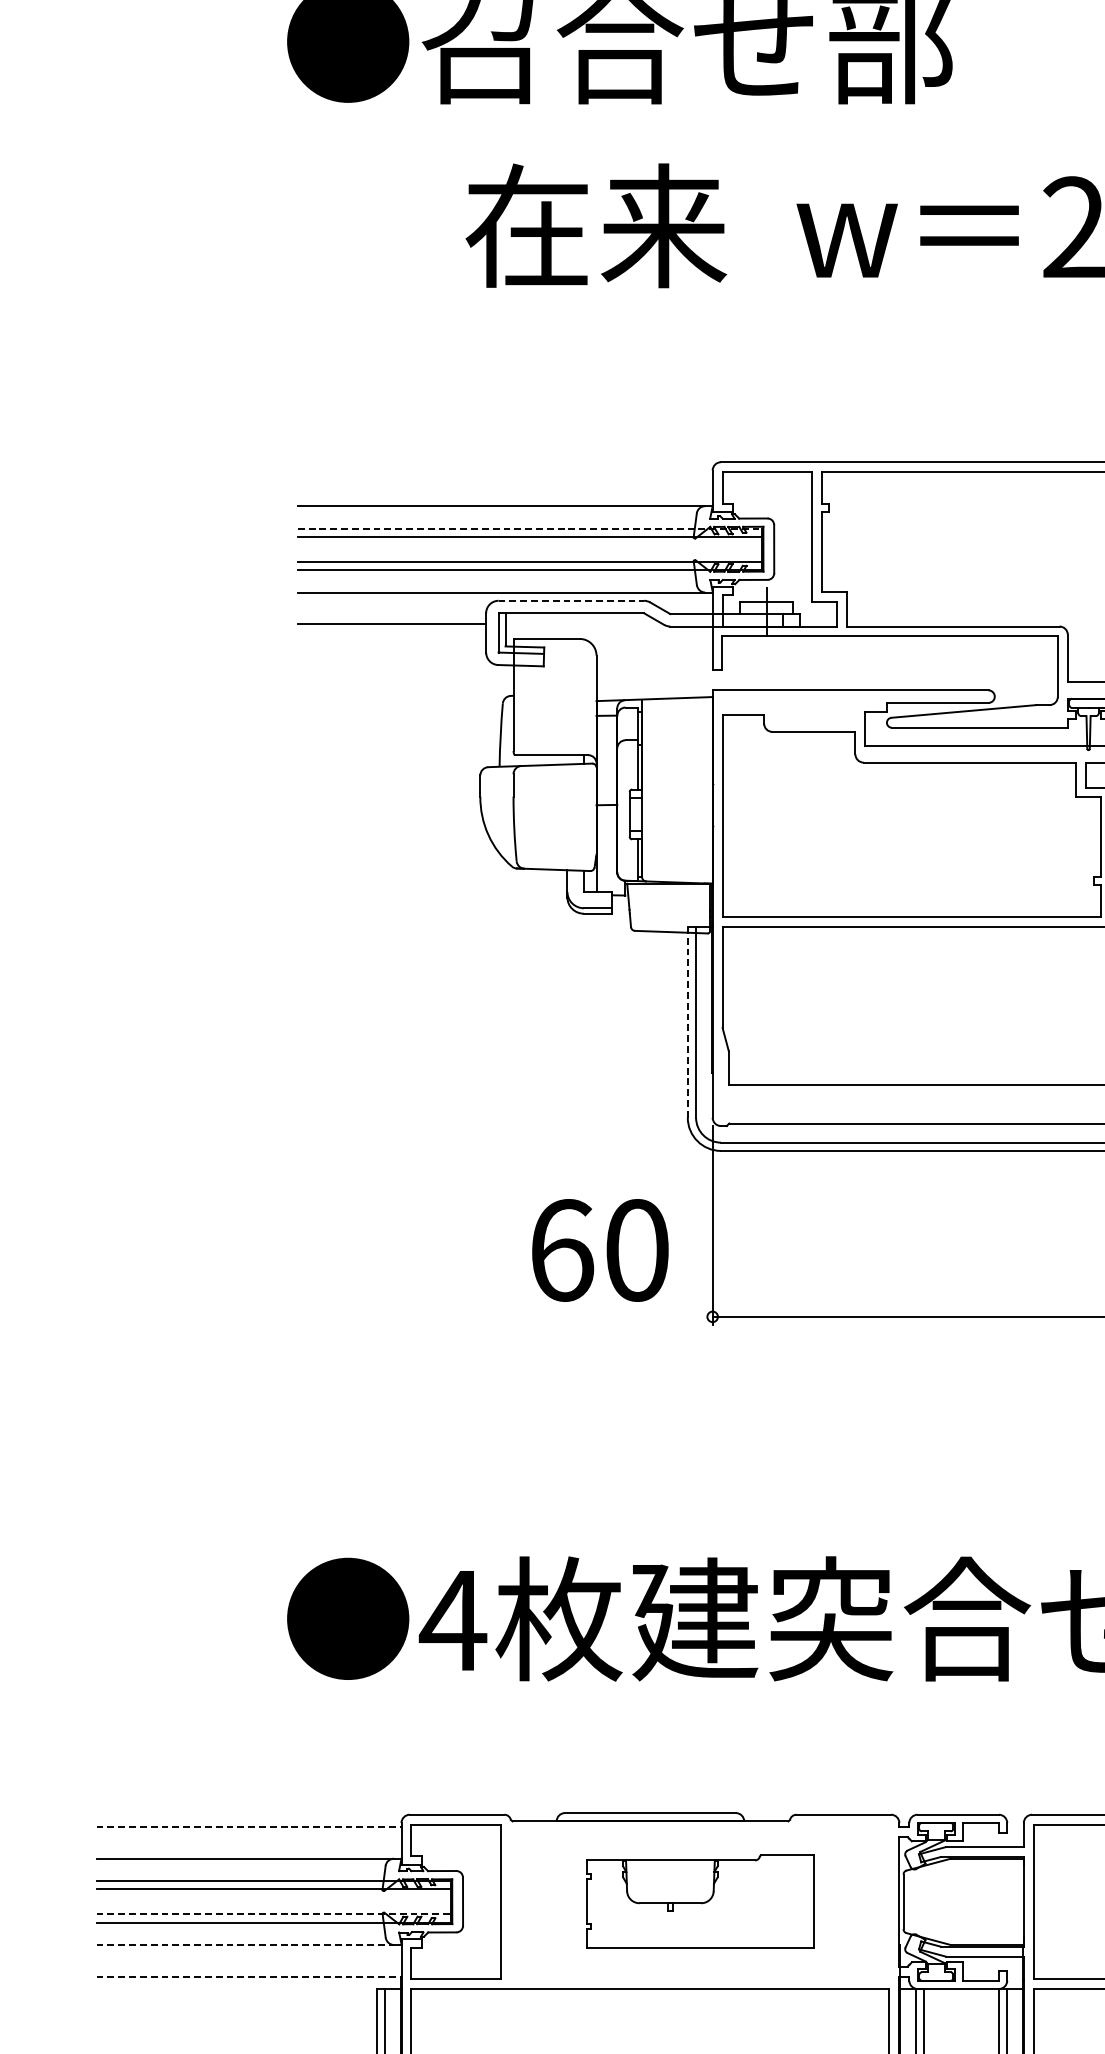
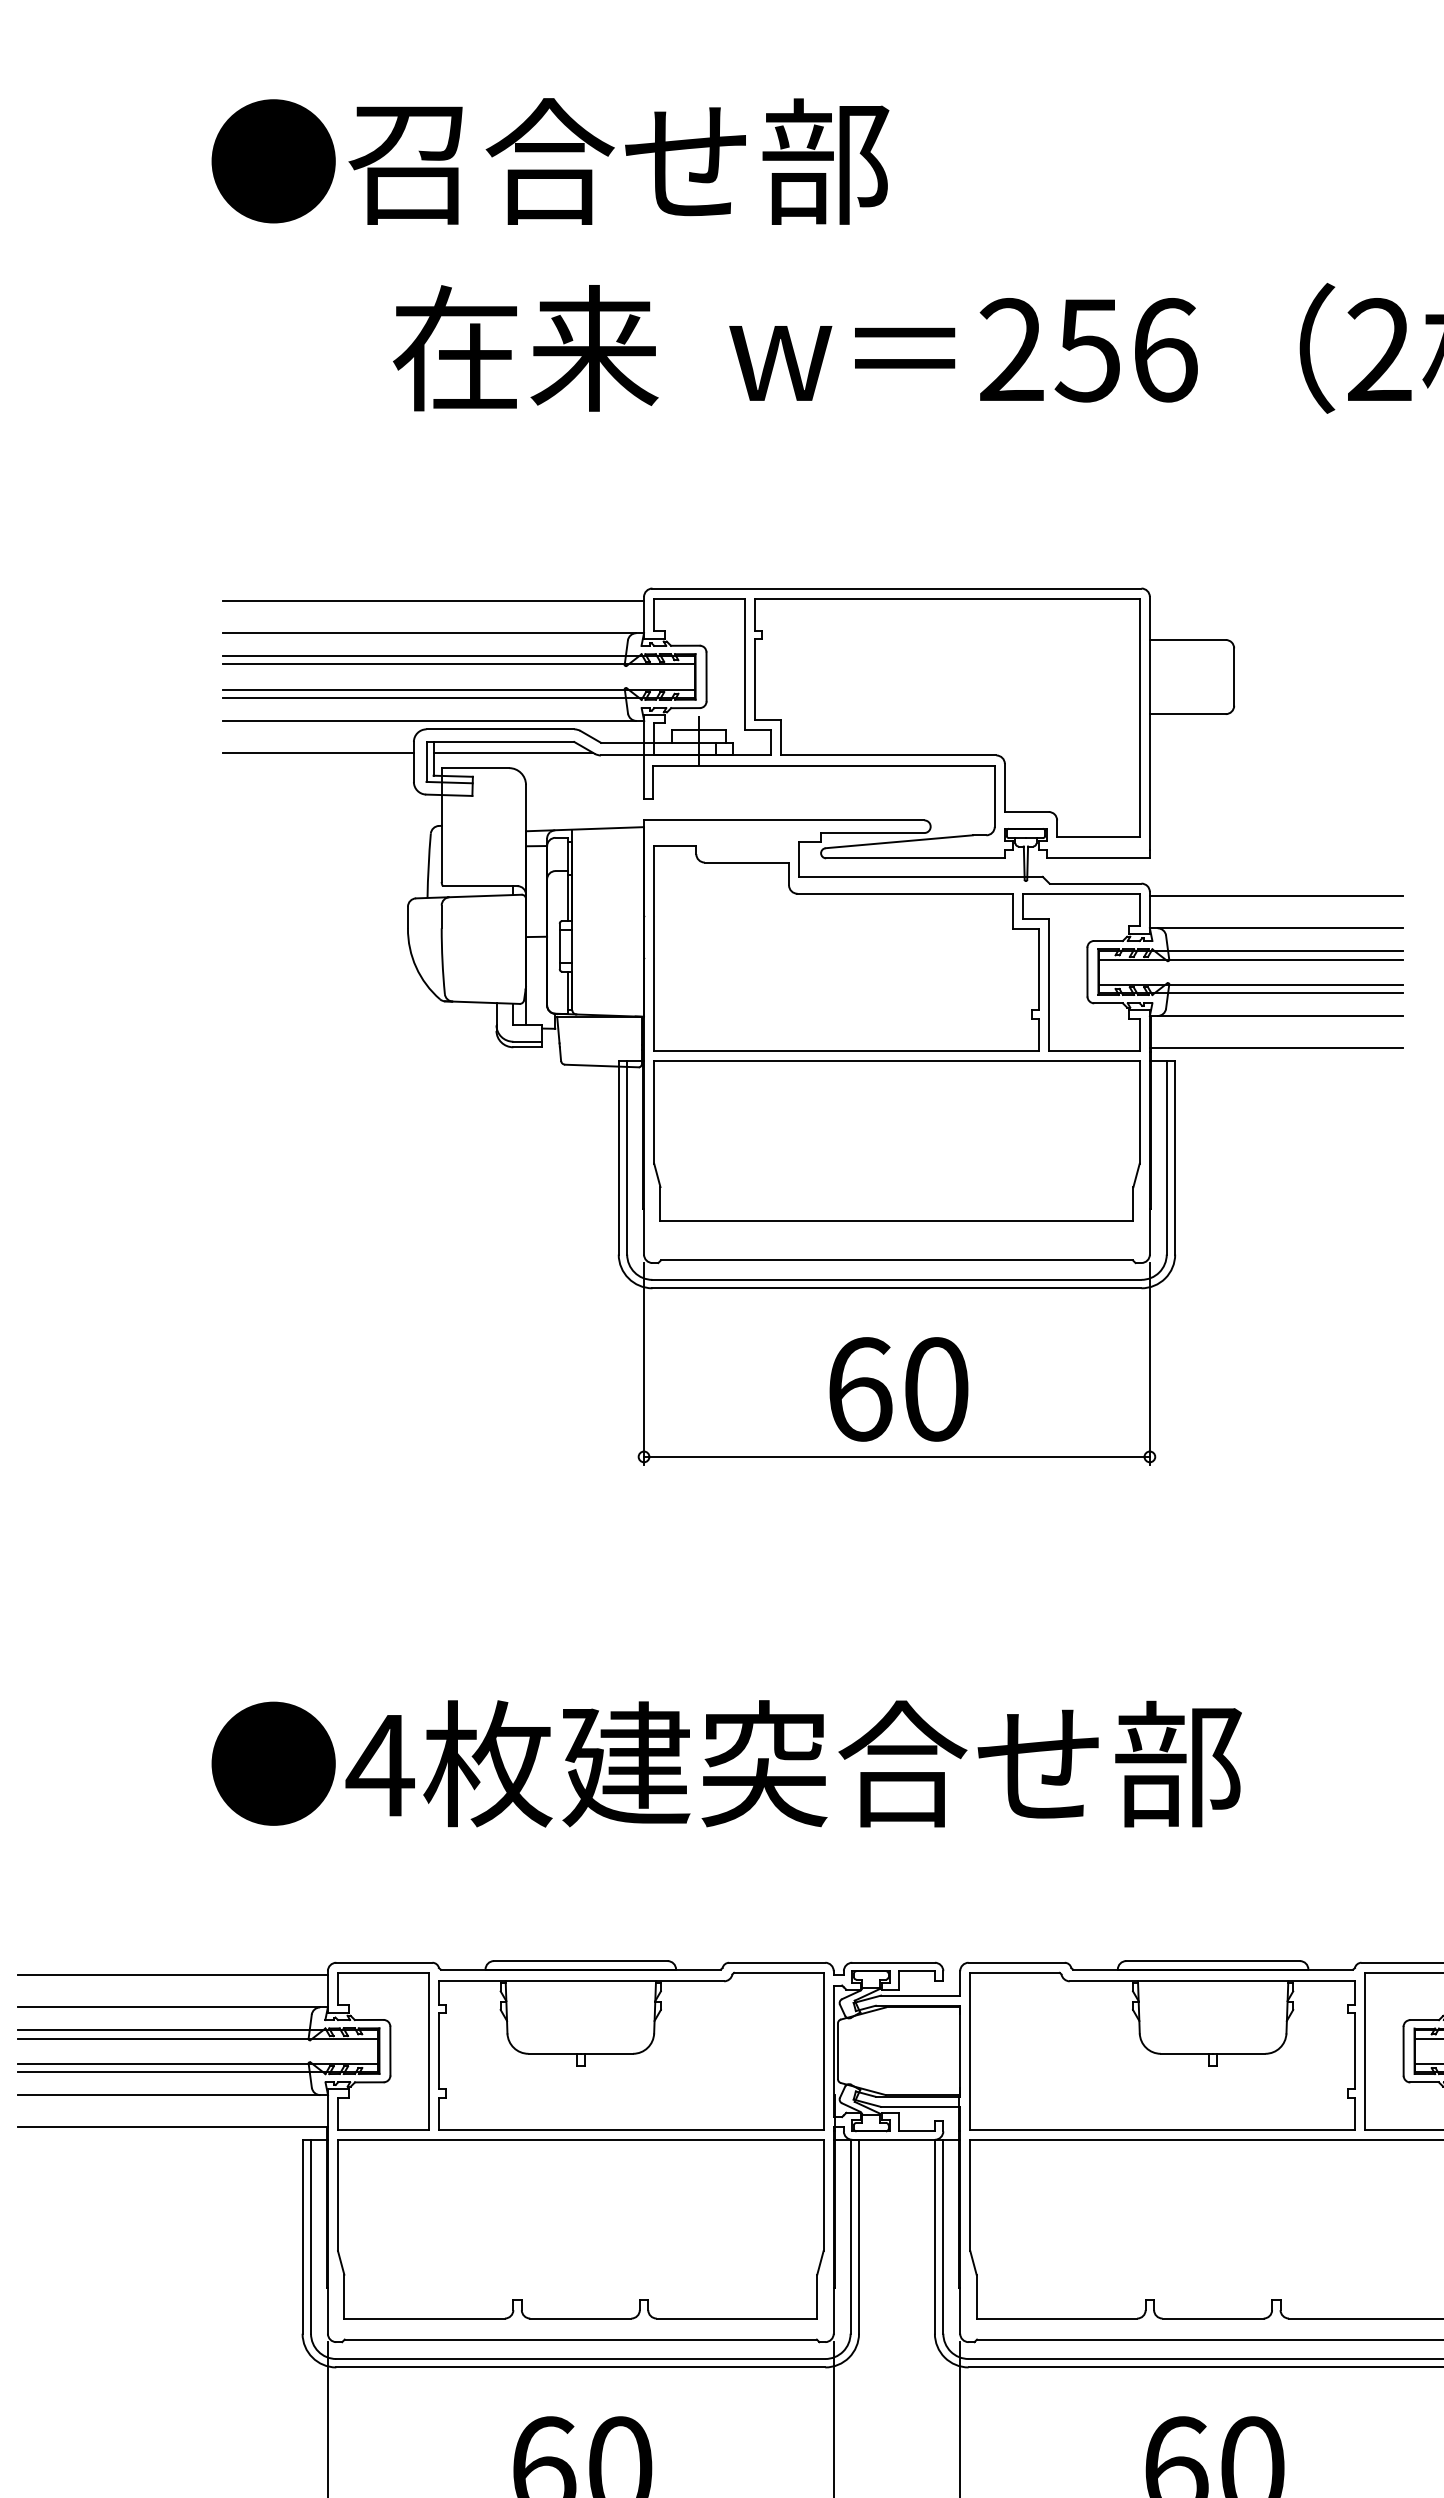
line: (505, 474) -> (433, 601), added
line: (531, 529) -> (459, 656), dashed -> solid
line: (571, 600) -> (500, 729), dashed -> solid
line: (584, 623) -> (513, 752), added
line: (687, 1022) -> (618, 1157), dashed -> solid
text: (599, 1250) -> (898, 1389), moved
line: (248, 1827) -> (172, 1975), dashed -> solid
part: (700, 1901) -> (631, 2050), size x1.67
line: (274, 1913) -> (198, 2063), dashed -> solid
line: (245, 1945) -> (169, 2095), dashed -> solid
line: (248, 1976) -> (172, 2127), dashed -> solid

